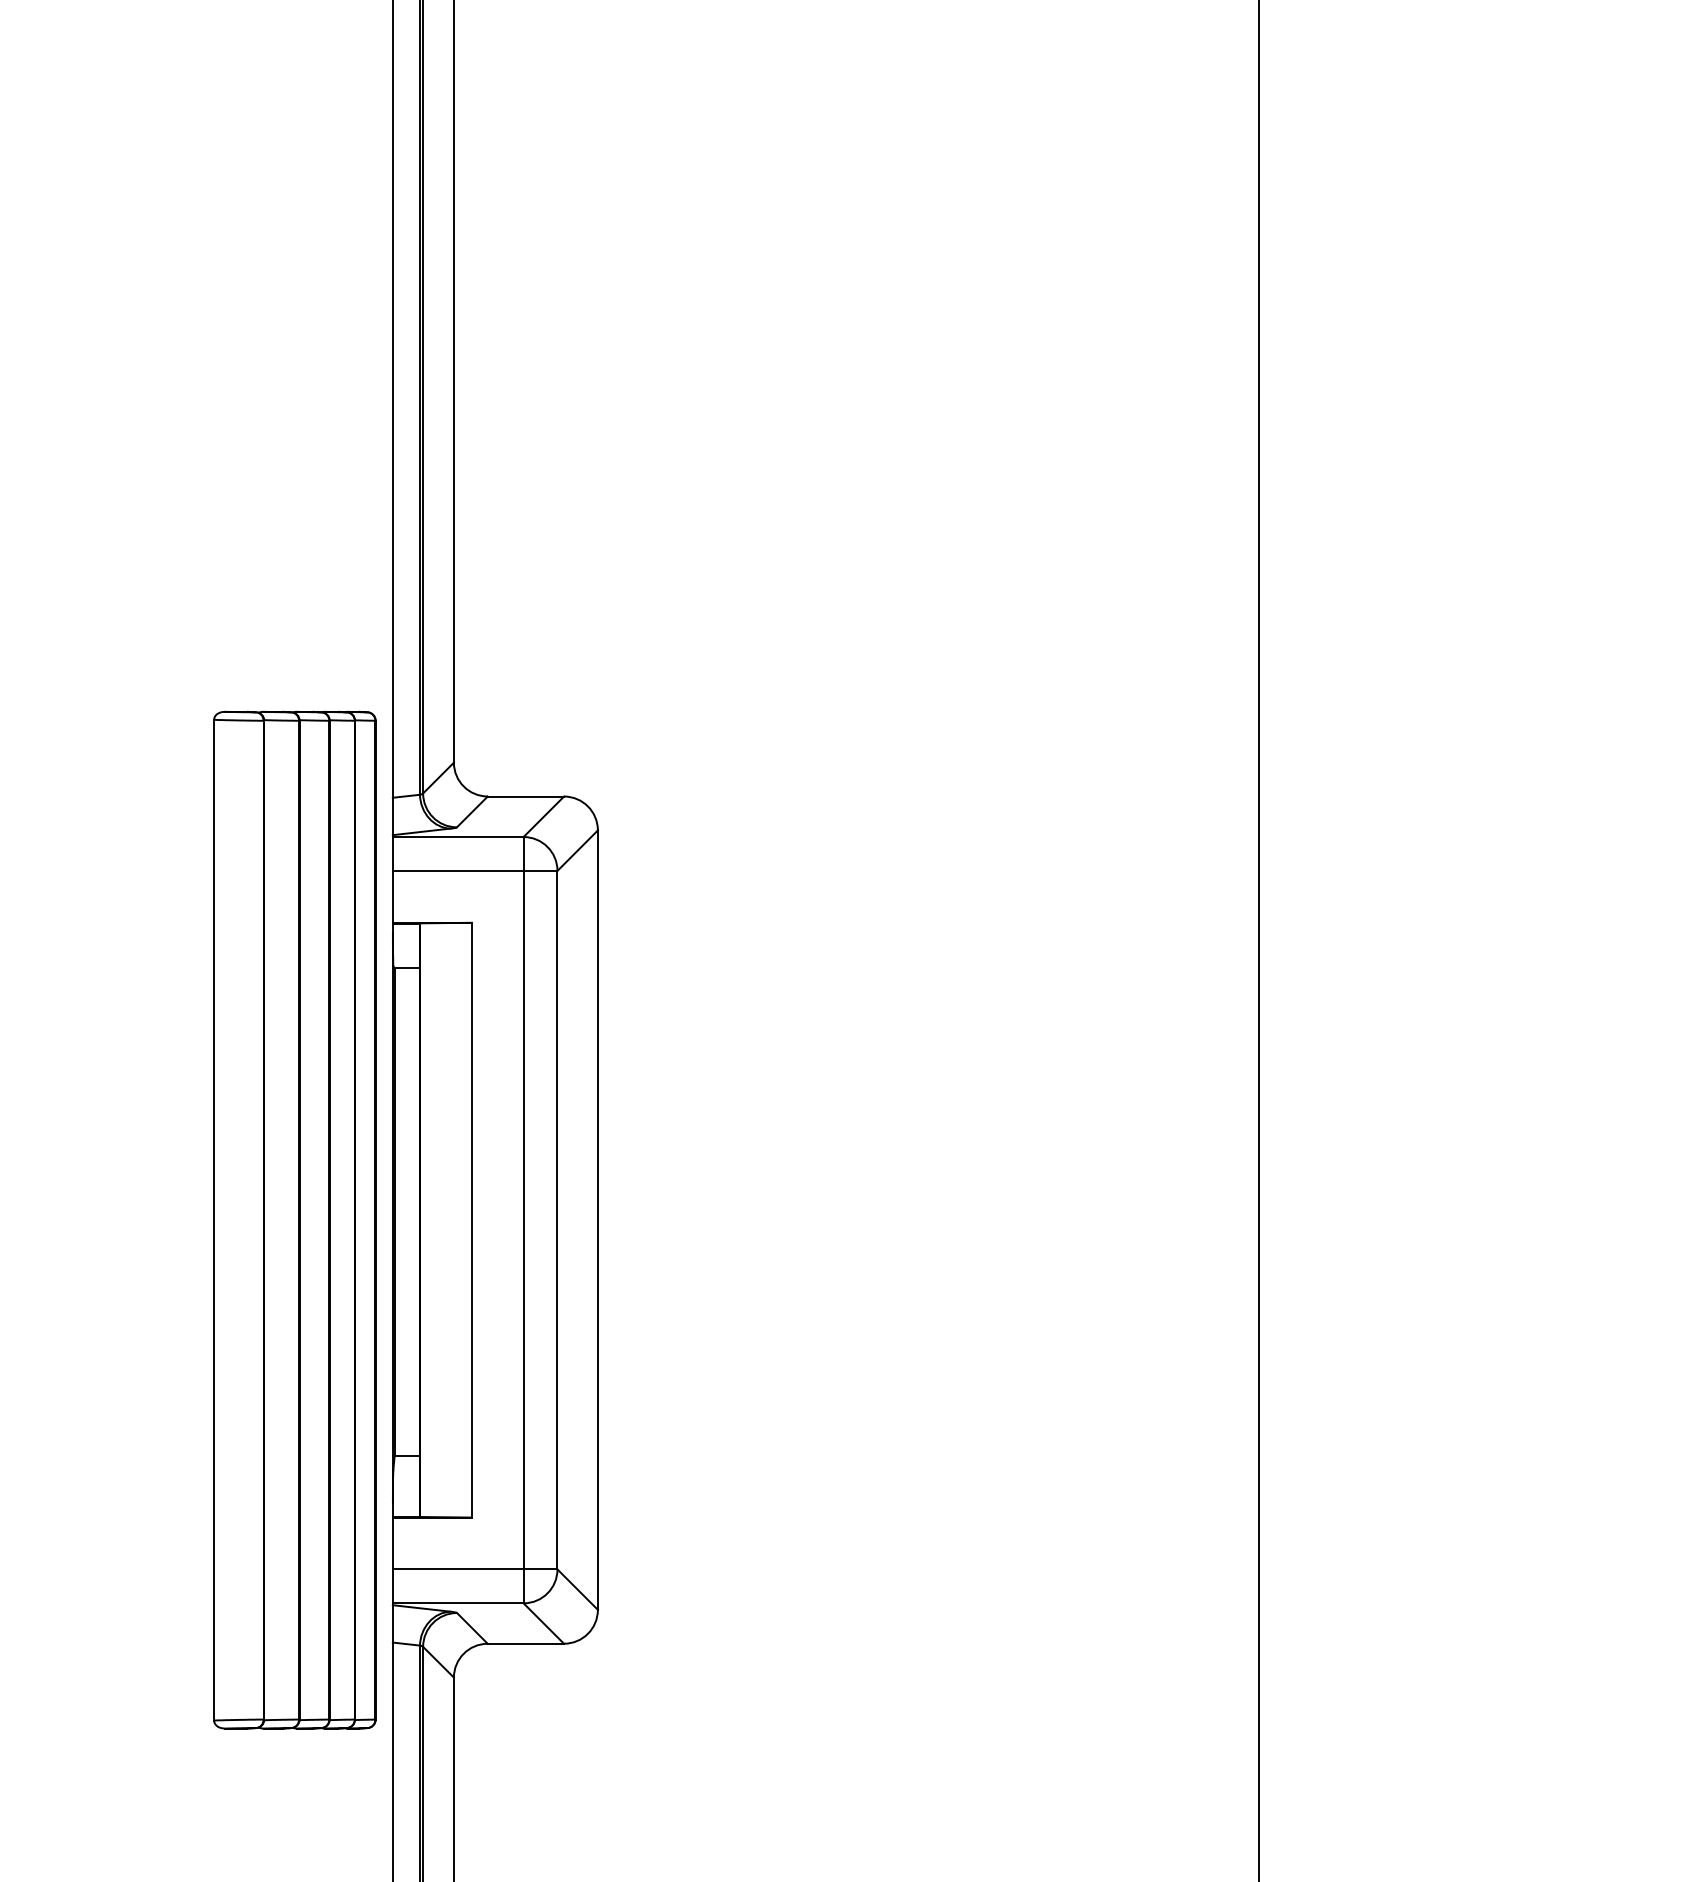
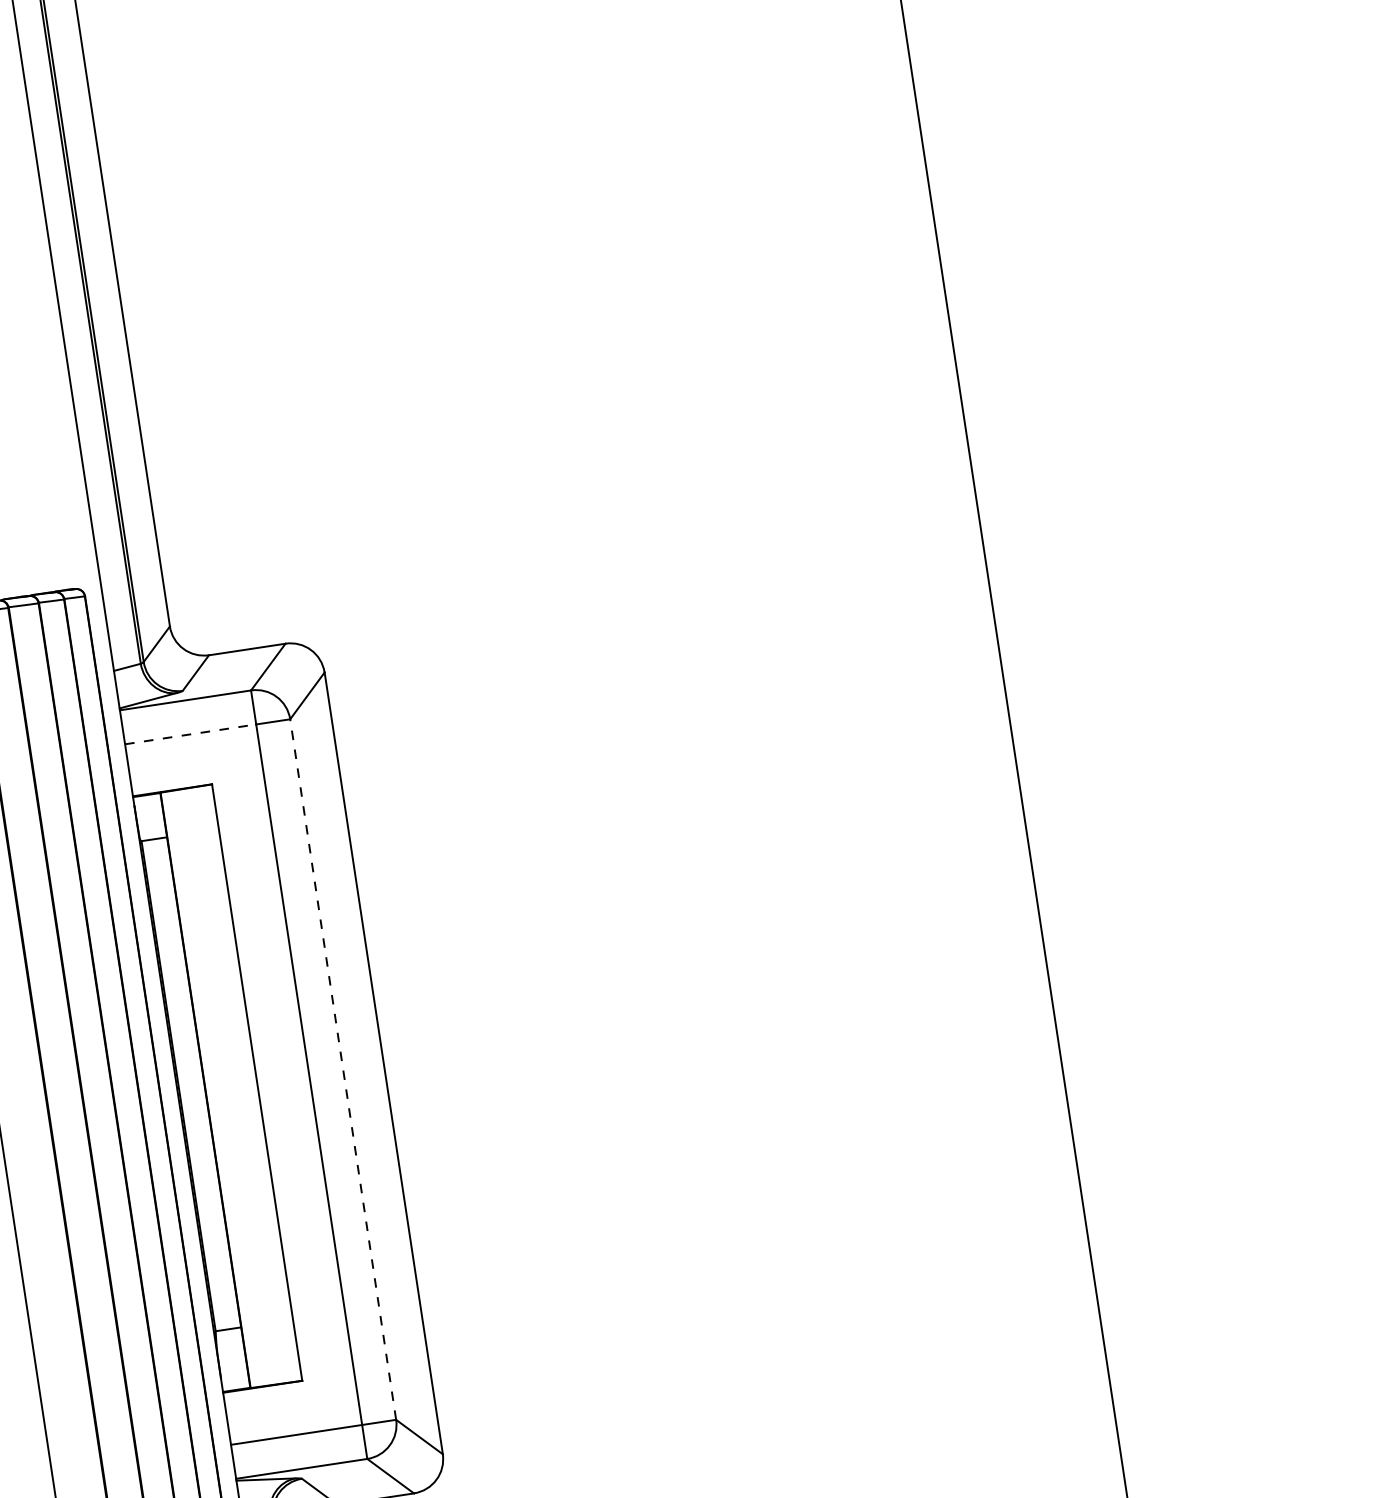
line: (458, 870) -> (190, 733), solid -> dashed
line: (557, 1219) -> (343, 1068), solid -> dashed

